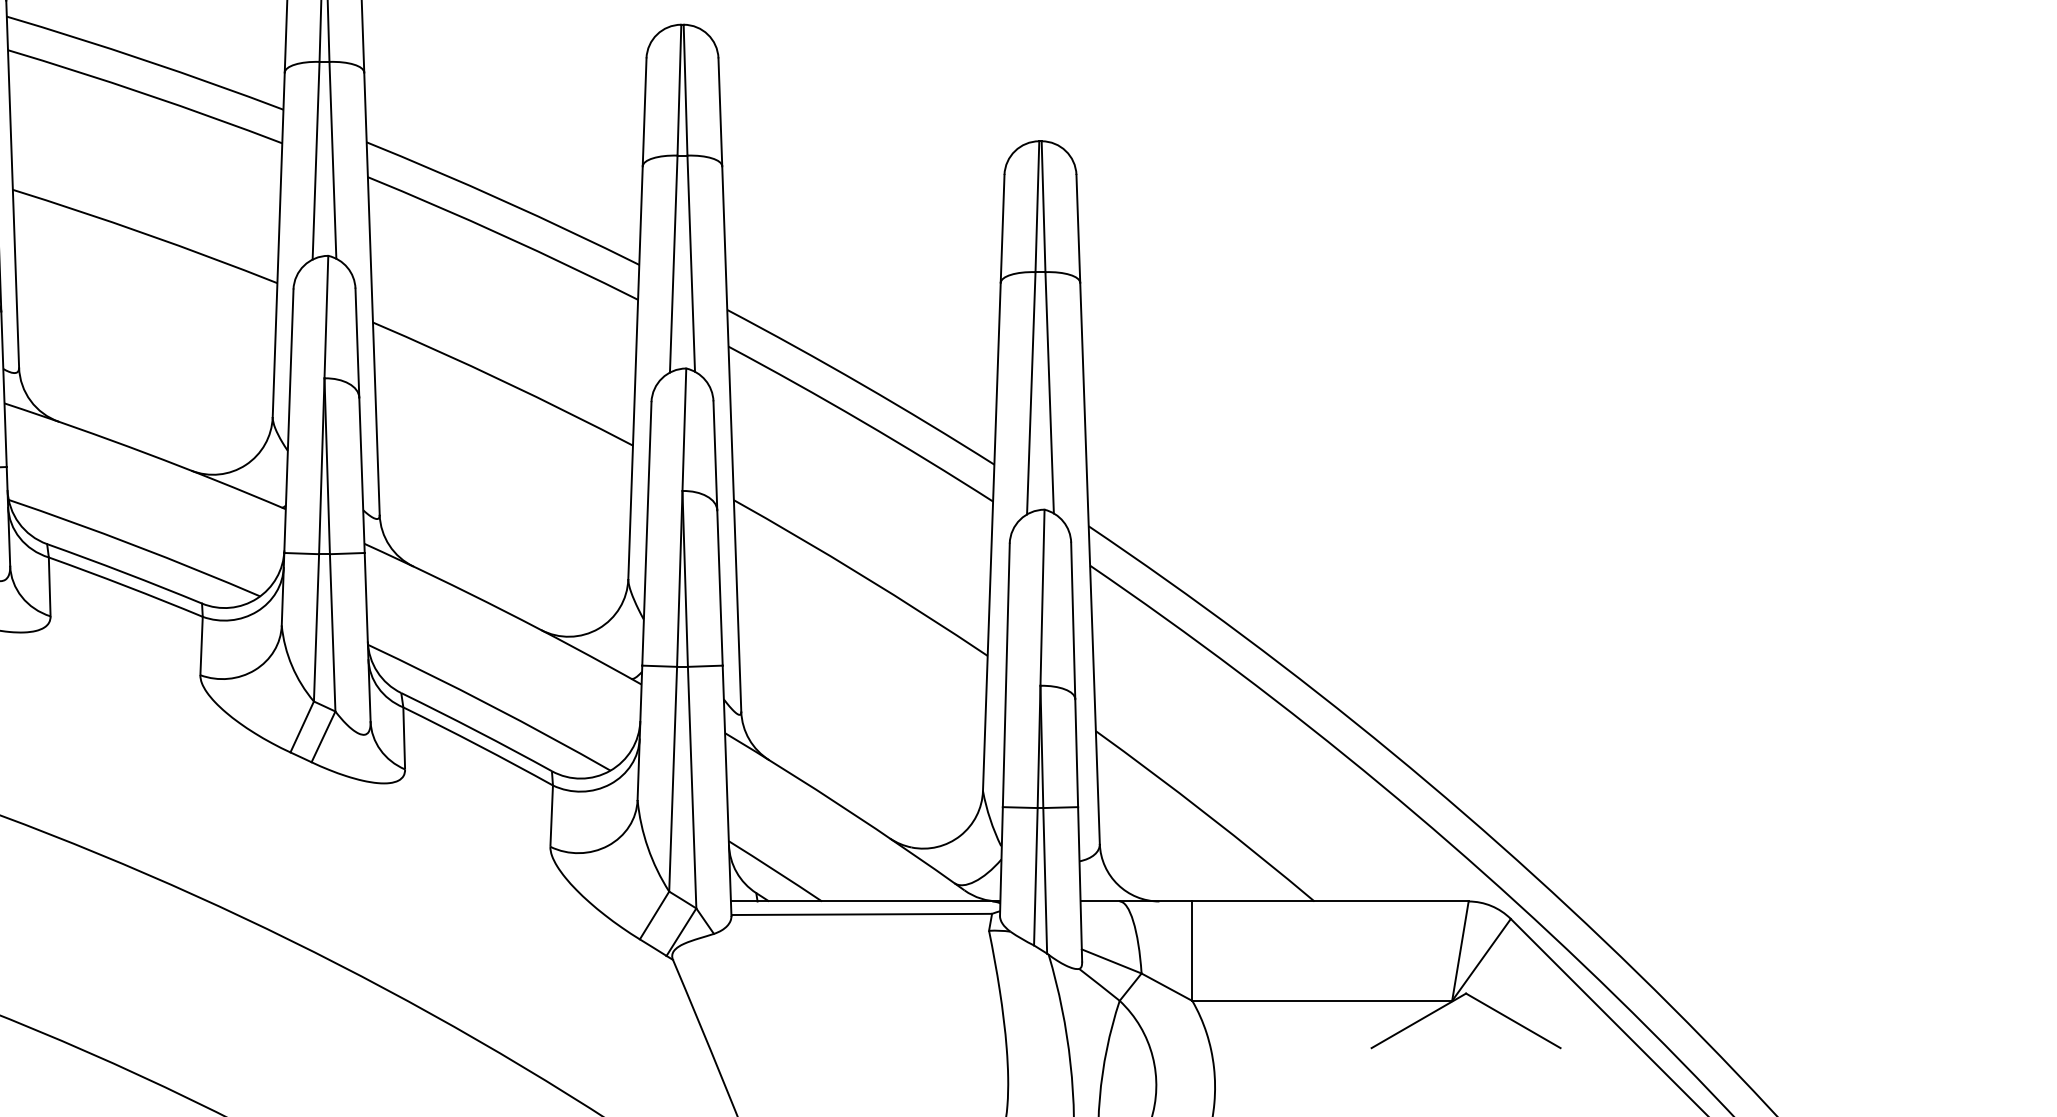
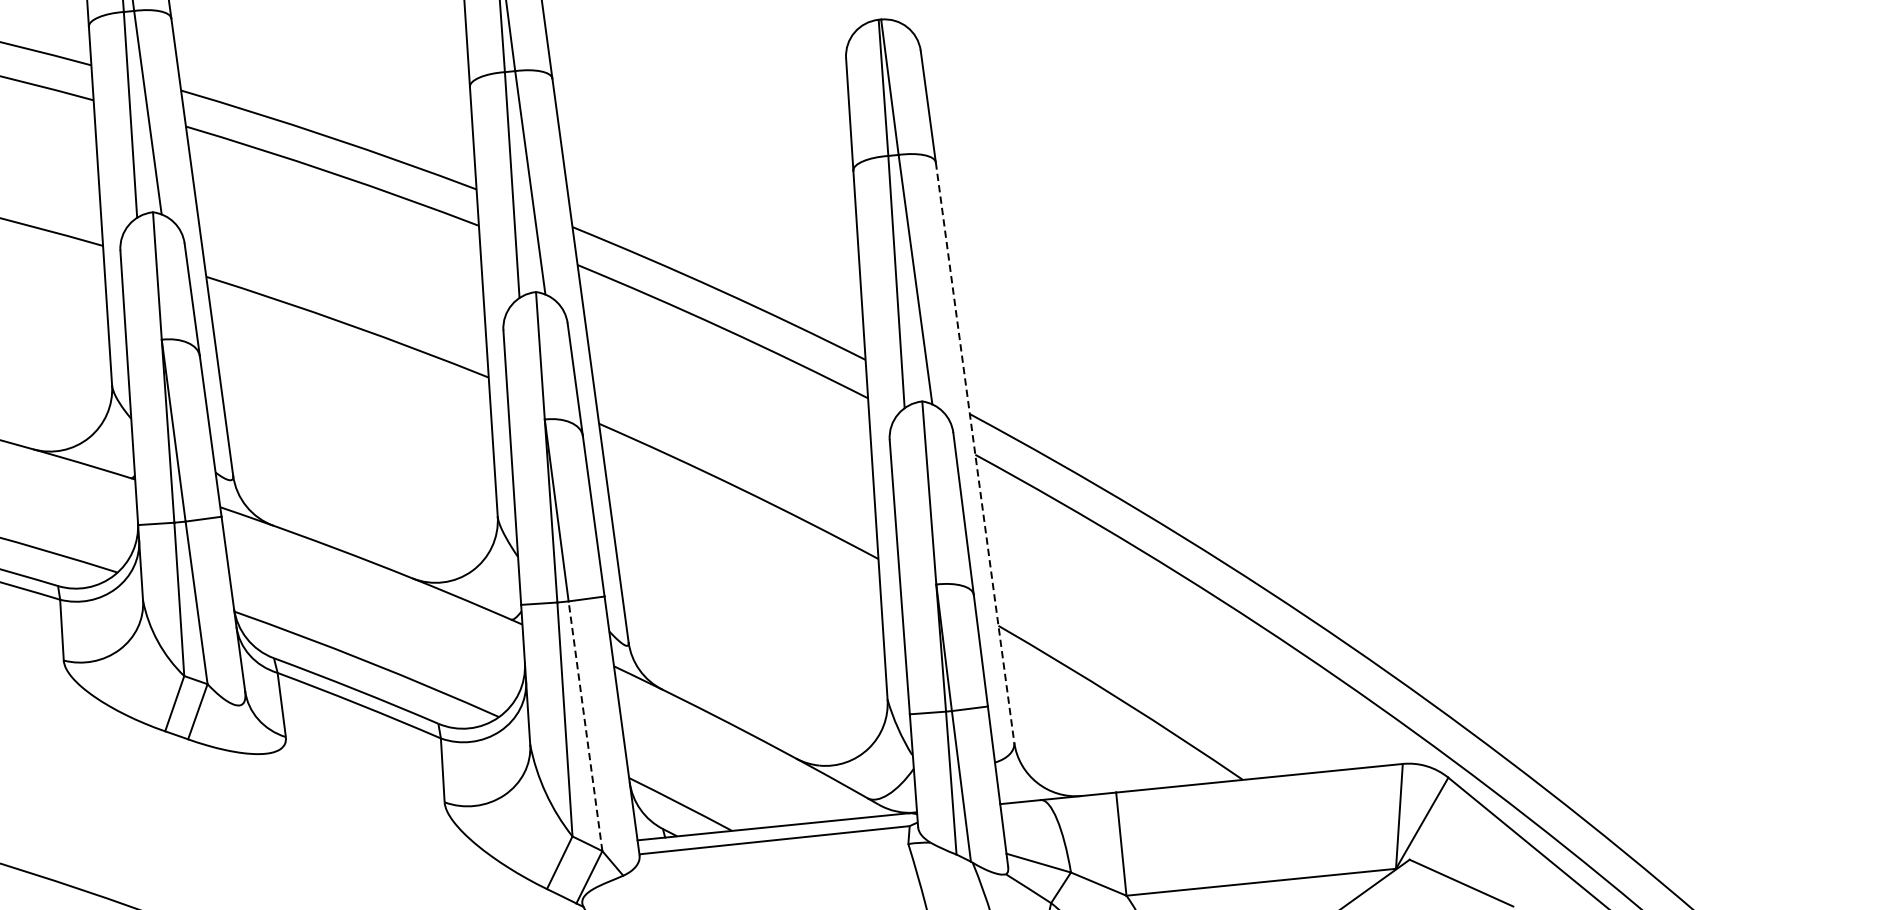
line: (1090, 563) -> (975, 452), solid -> dashed
line: (692, 787) -> (585, 726), solid -> dashed

